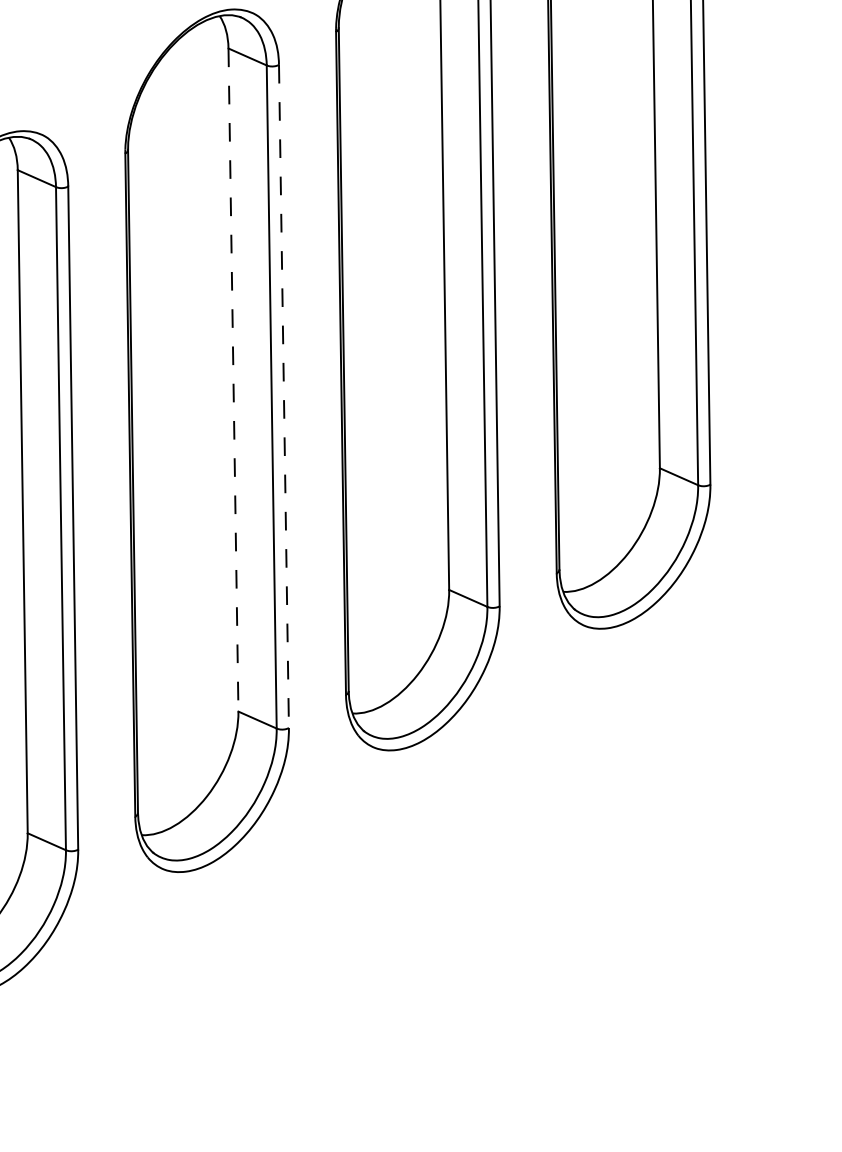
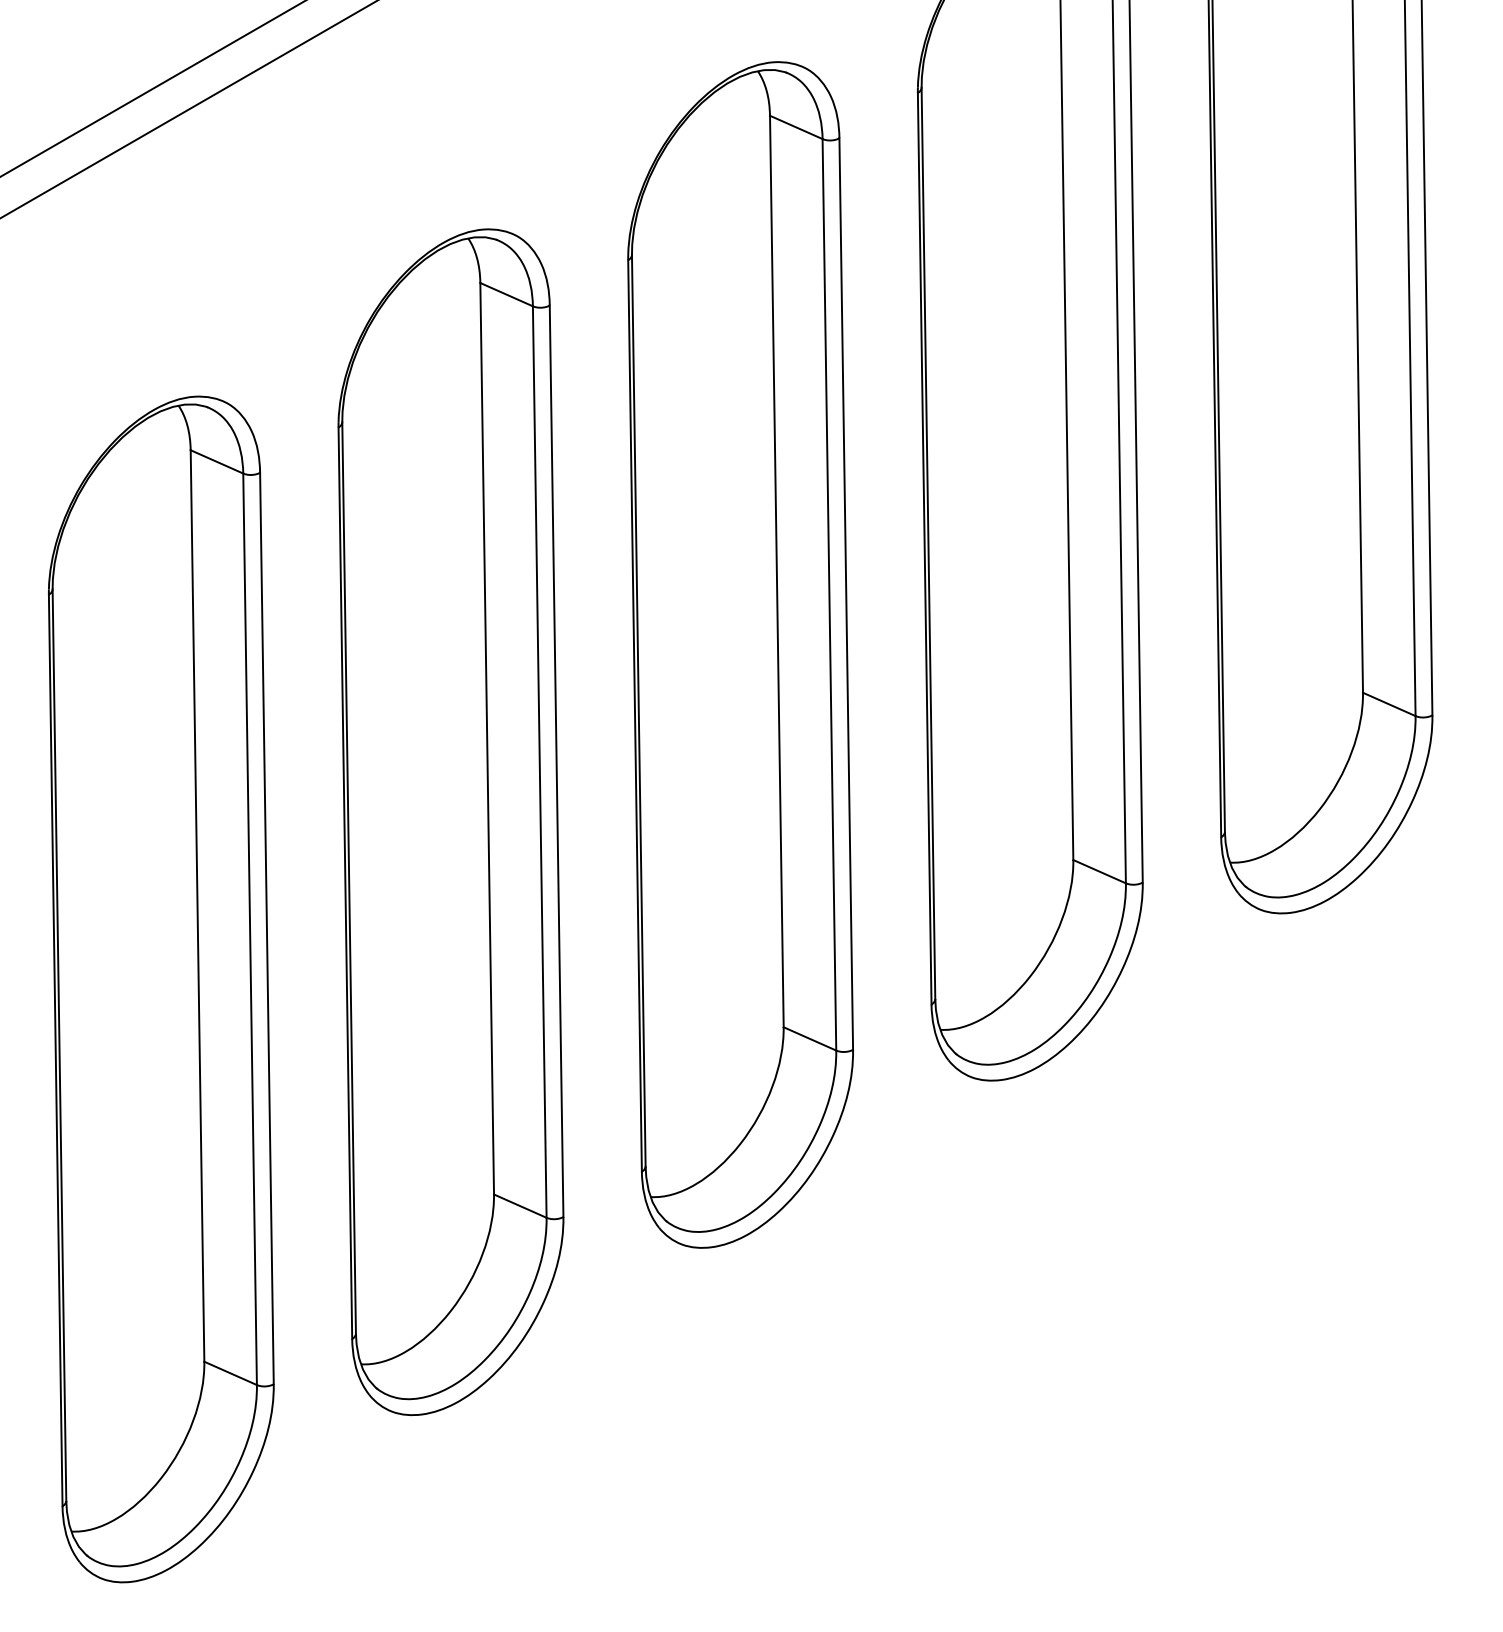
line: (233, 380) -> (776, 571), dashed -> solid
line: (284, 396) -> (846, 594), dashed -> solid

